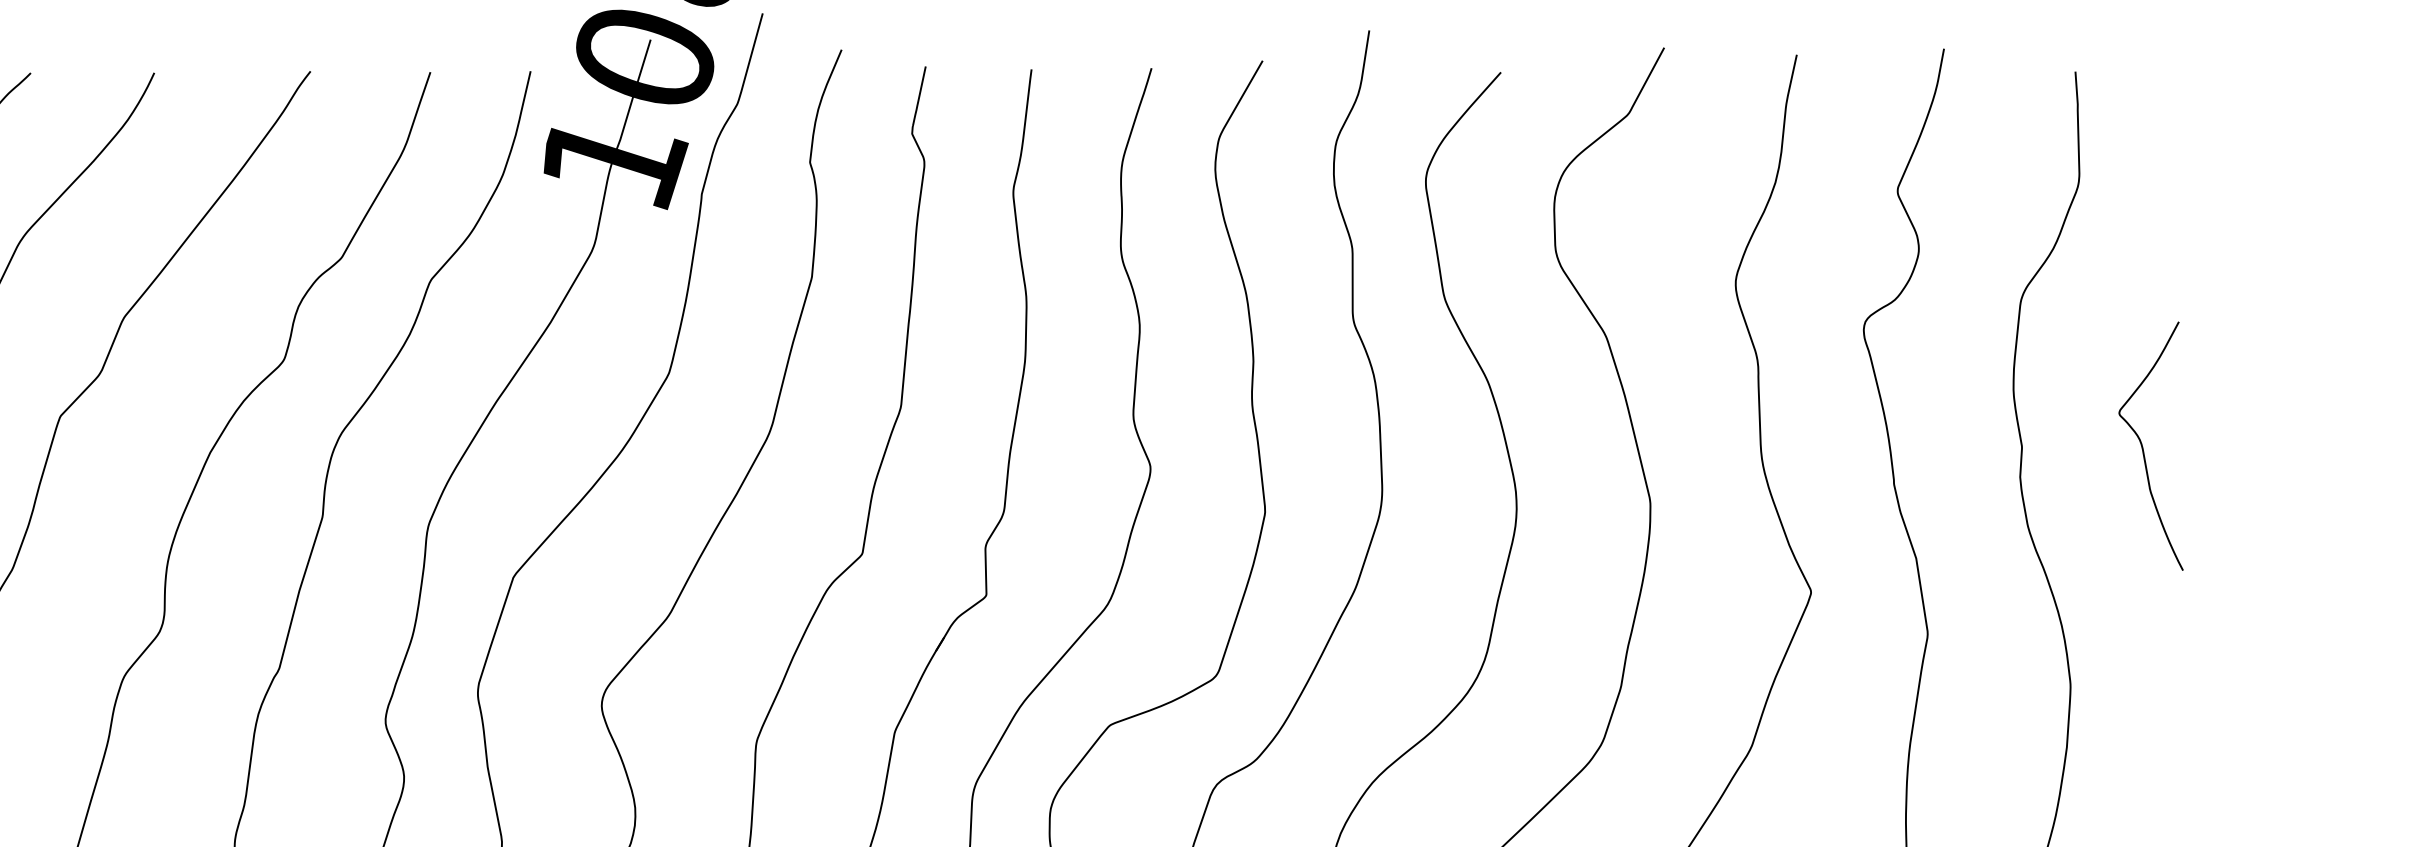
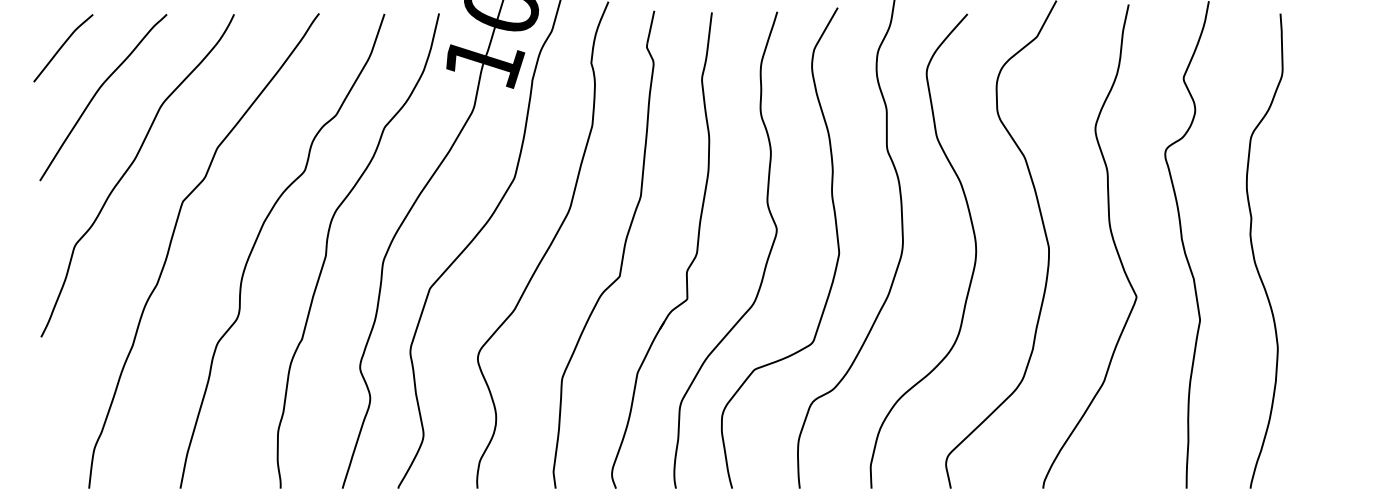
curve: (2145, 449) -> (1318, 219), removed

